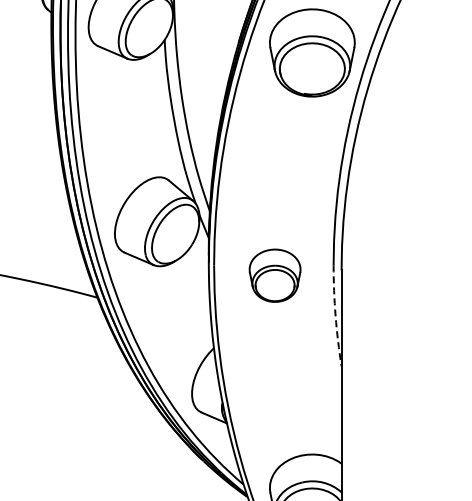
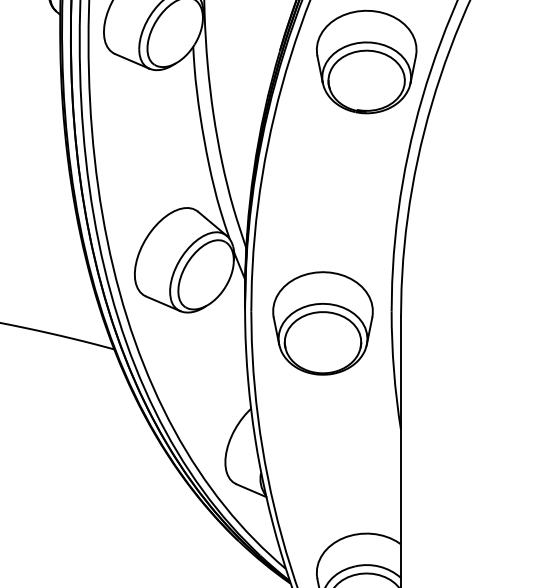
part: (274, 275) -> (322, 323), size x1.67
arc: (335, 315) -> (393, 370), dashed -> solid

